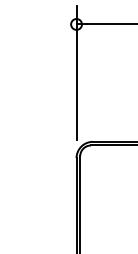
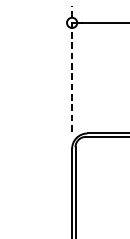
line: (76, 73) -> (72, 69), solid -> dashed

